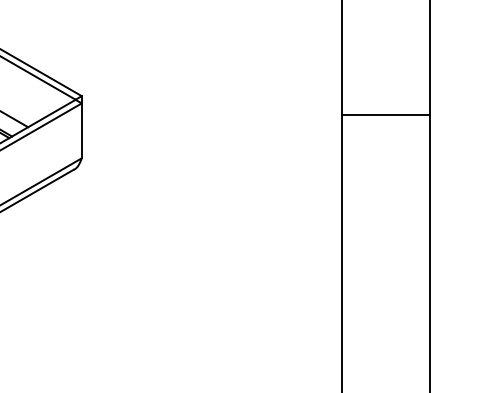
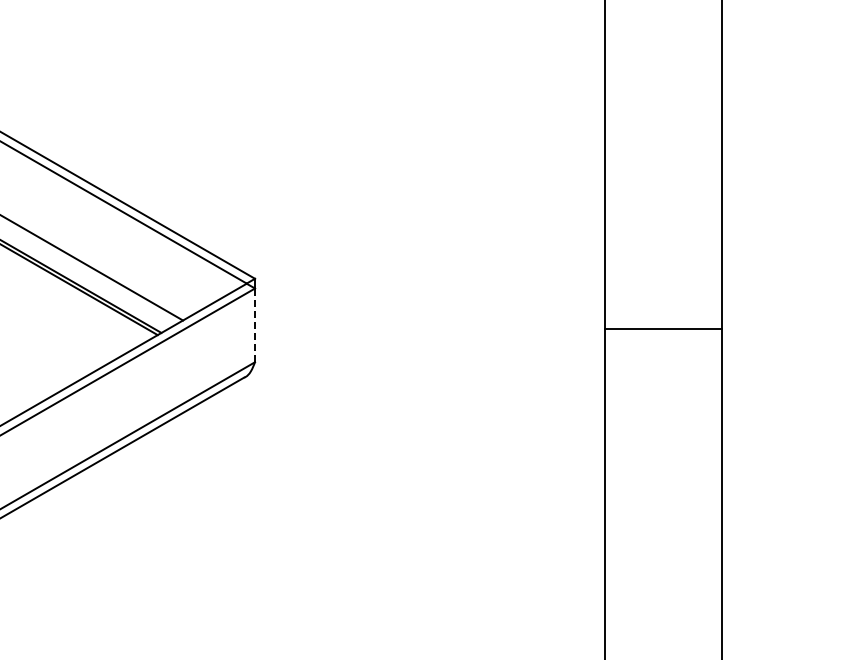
line: (385, 114) -> (662, 328), moved
line: (82, 130) -> (255, 325), solid -> dashed

